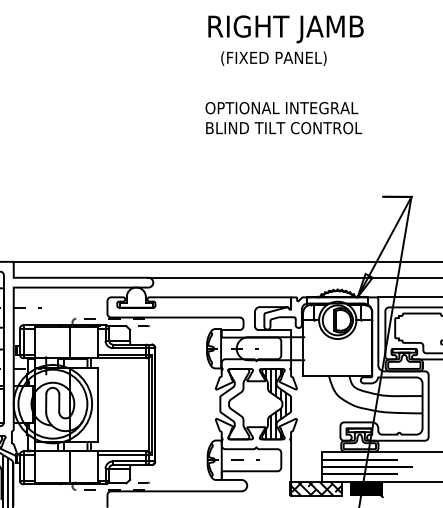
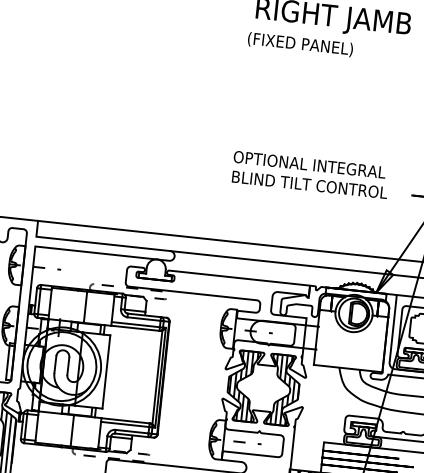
text: (273, 58) -> (300, 44), moved
text: (283, 118) -> (310, 175), moved
hatch: (234, 404) -> (242, 386), added

